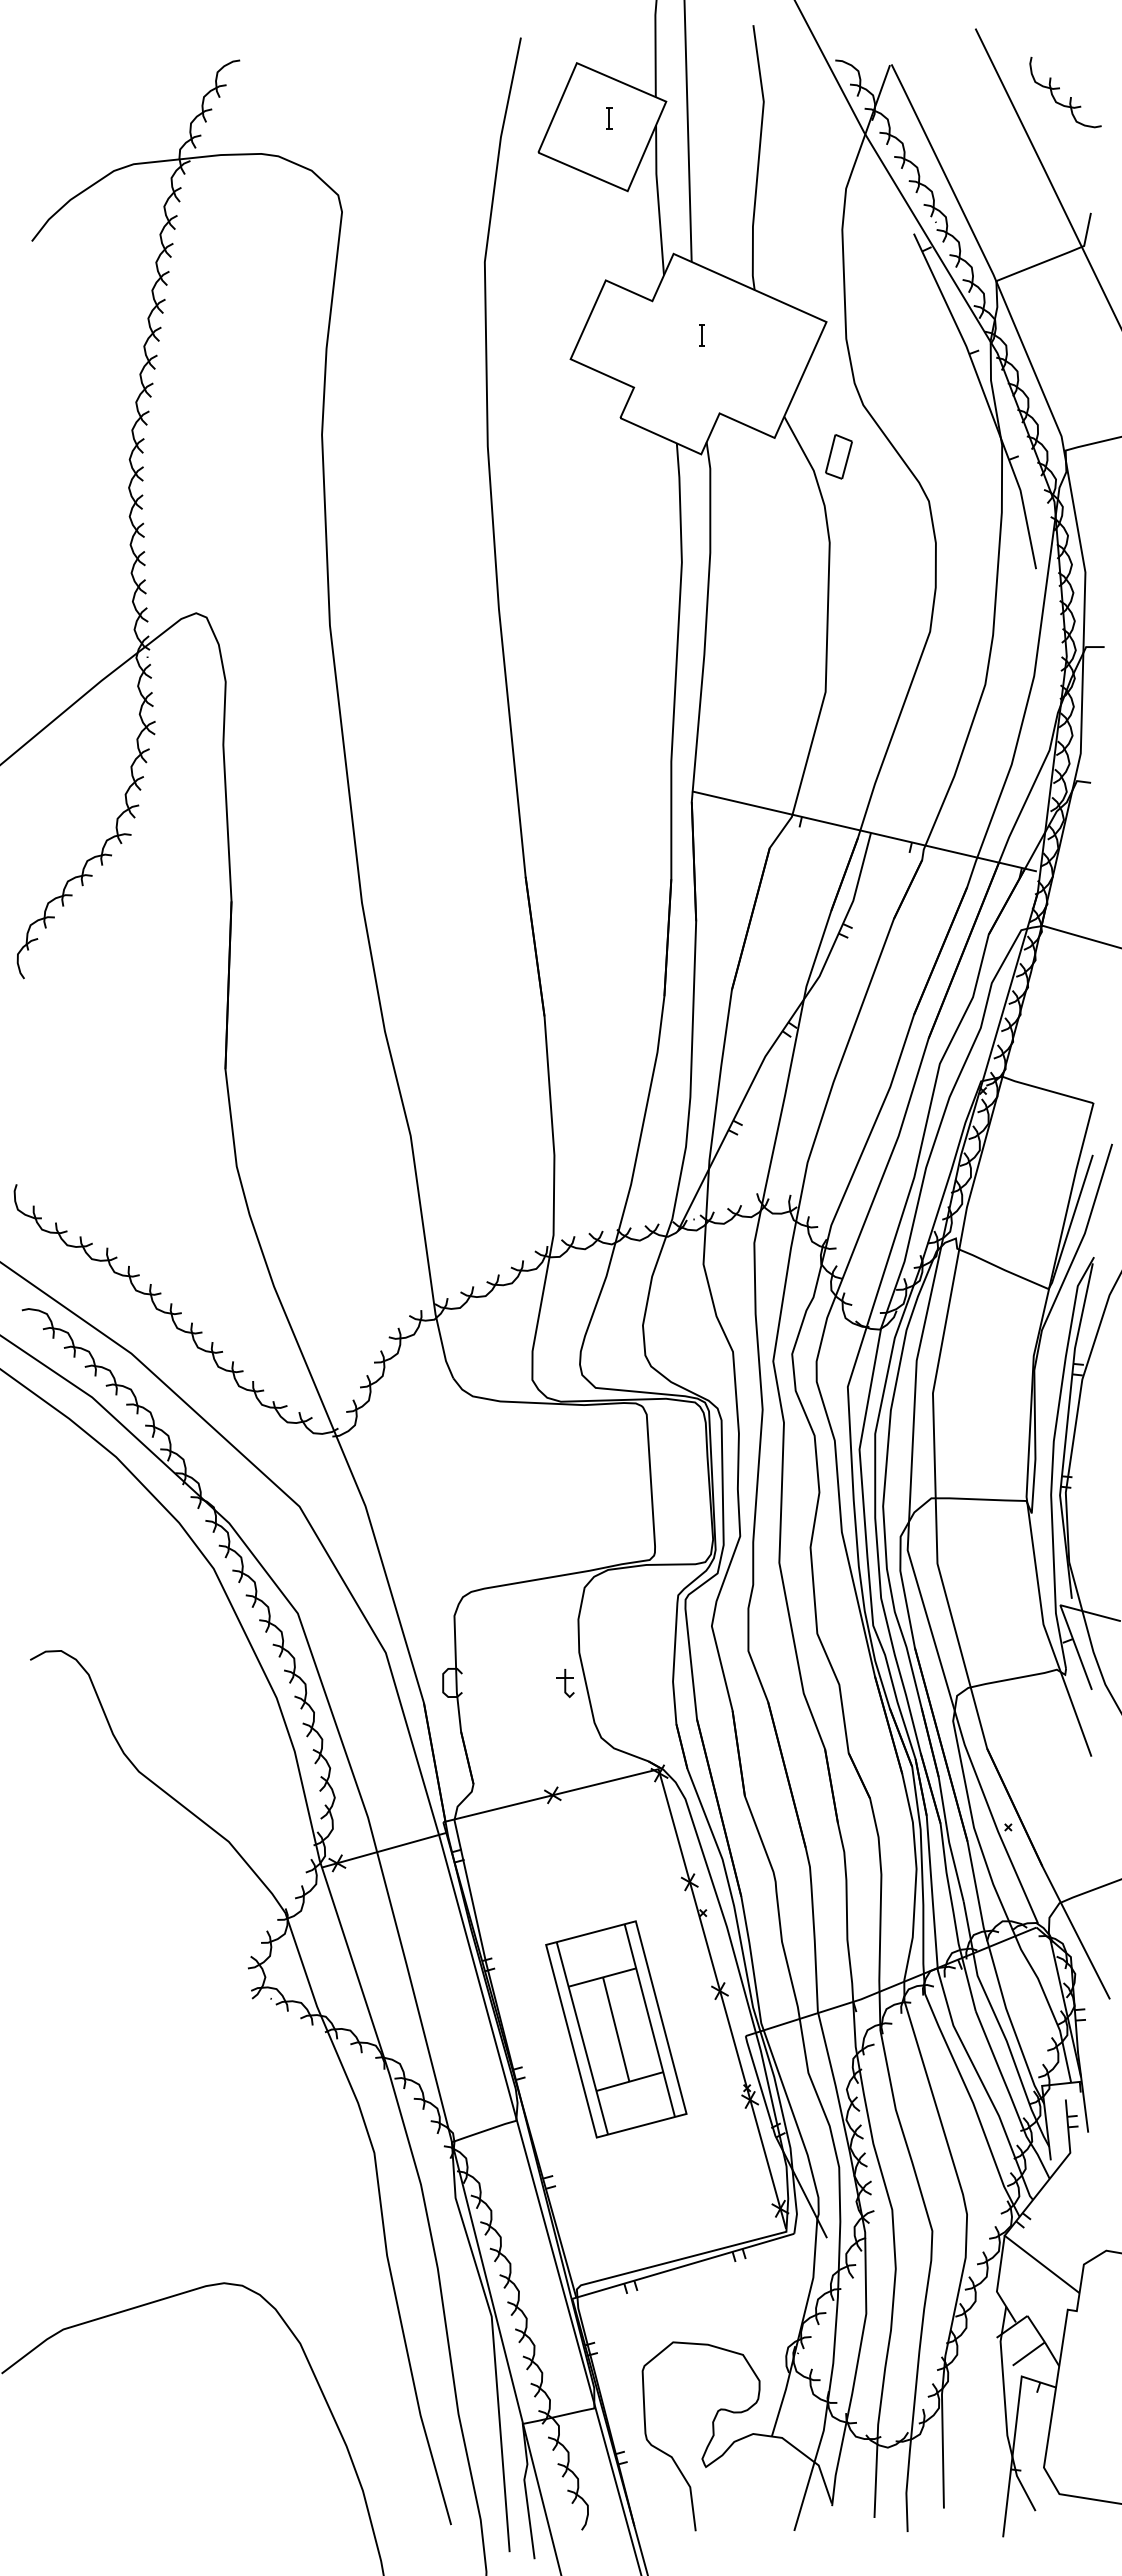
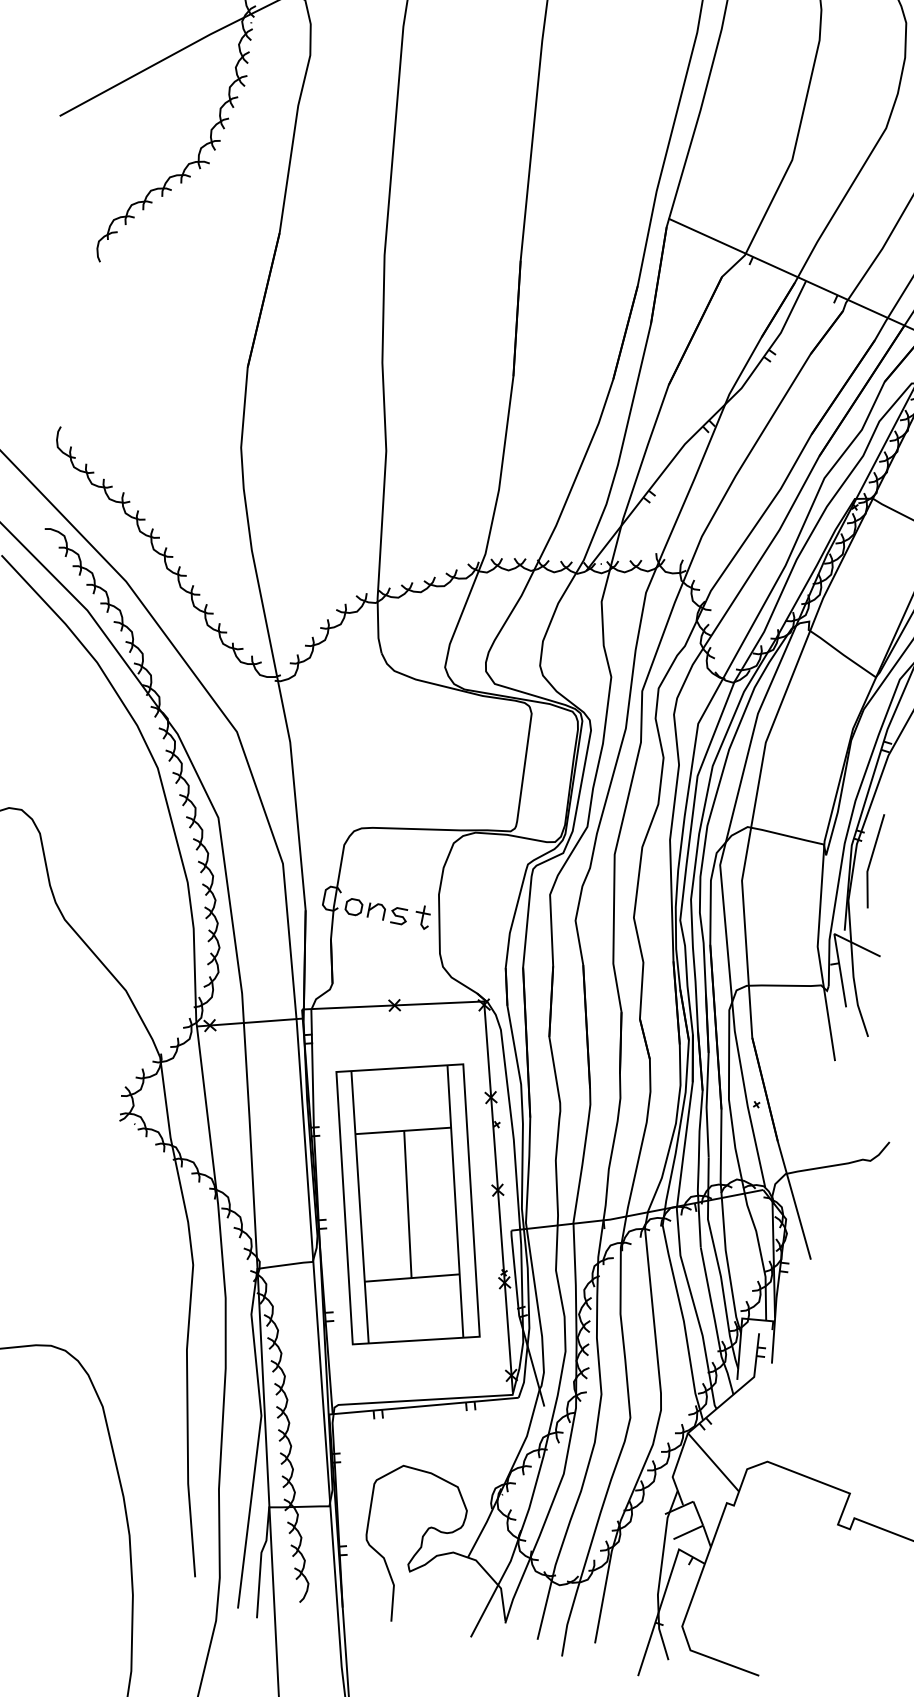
line: (1087, 1508) -> (871, 860), added
part: (508, 1687) -> (376, 911), added
part: (616, 2029) -> (408, 1204), size x1.67

